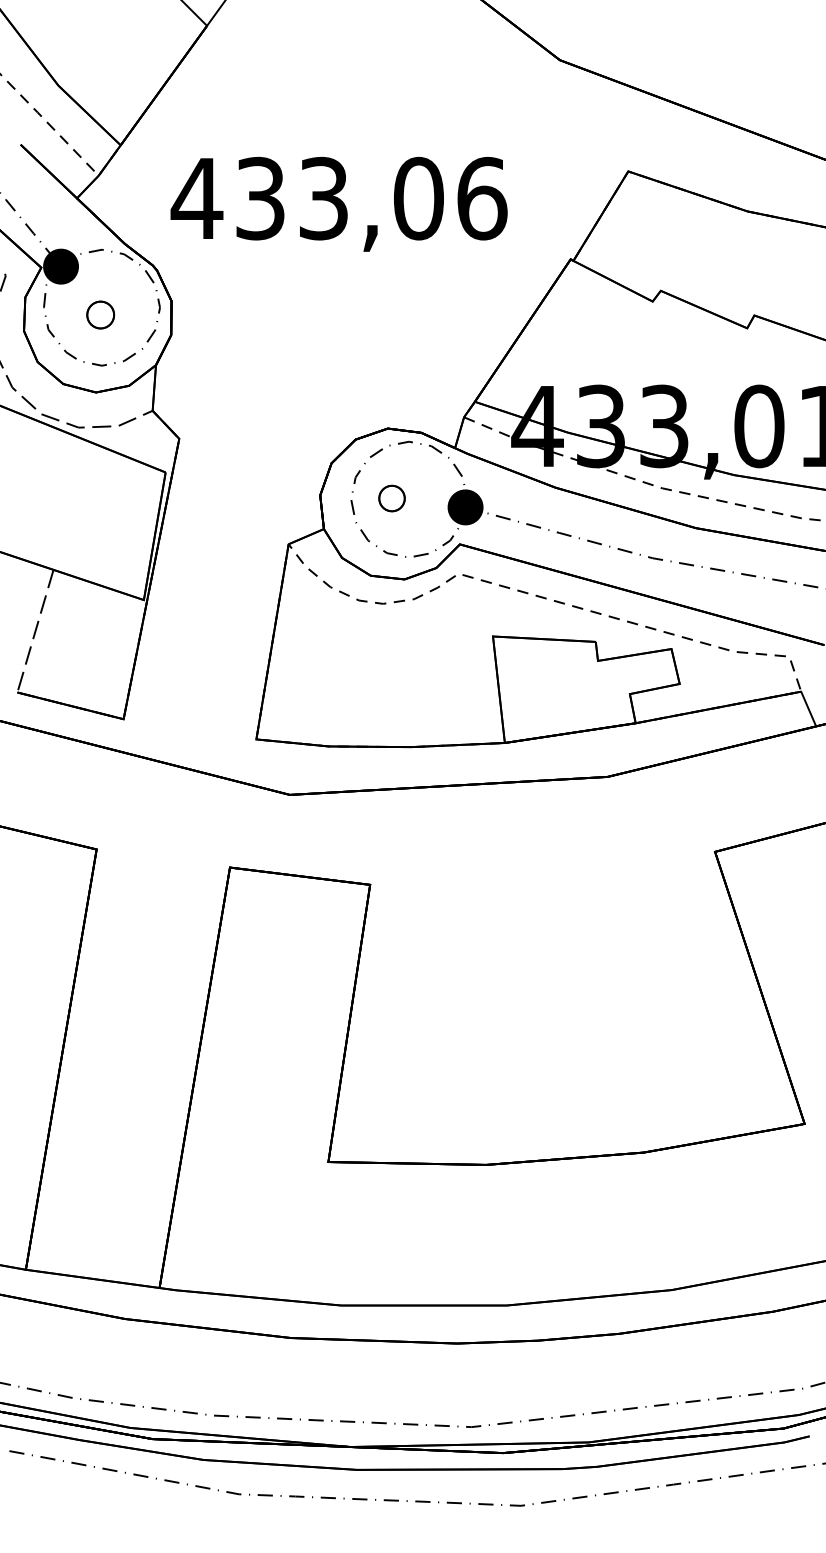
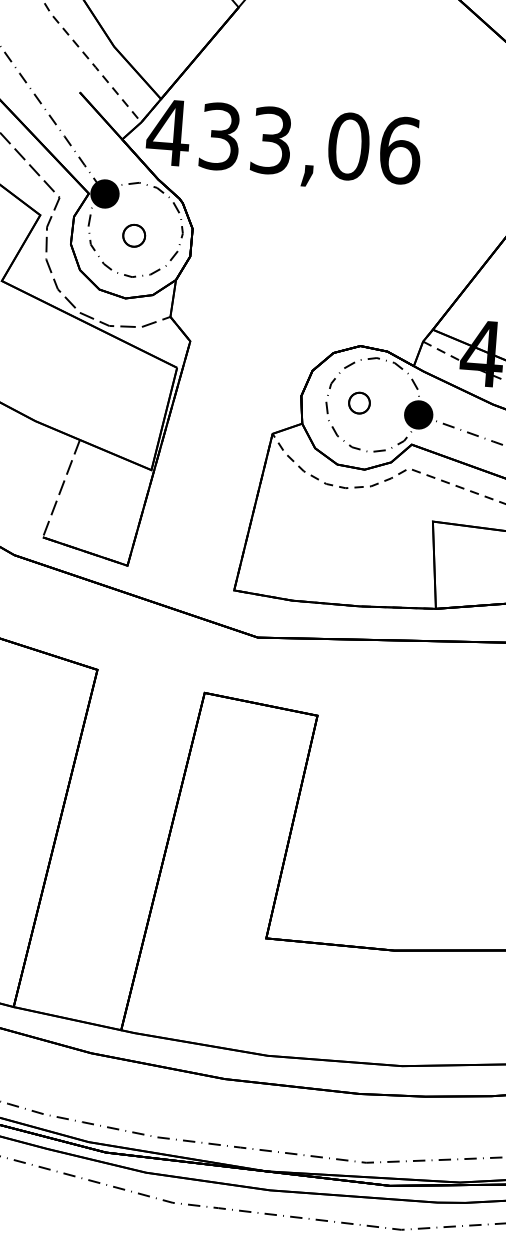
text: (338, 203) -> (283, 145), moved

